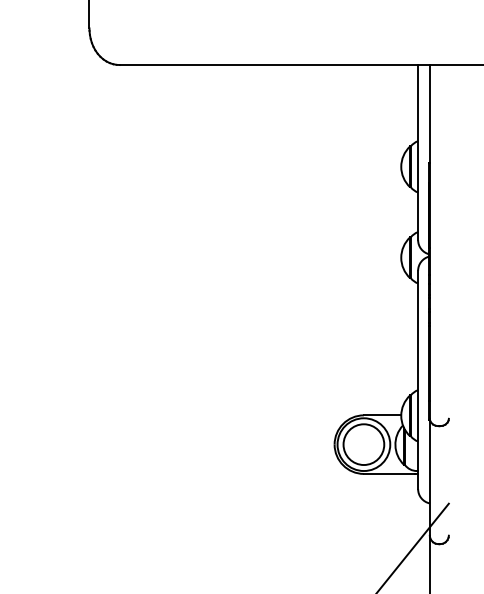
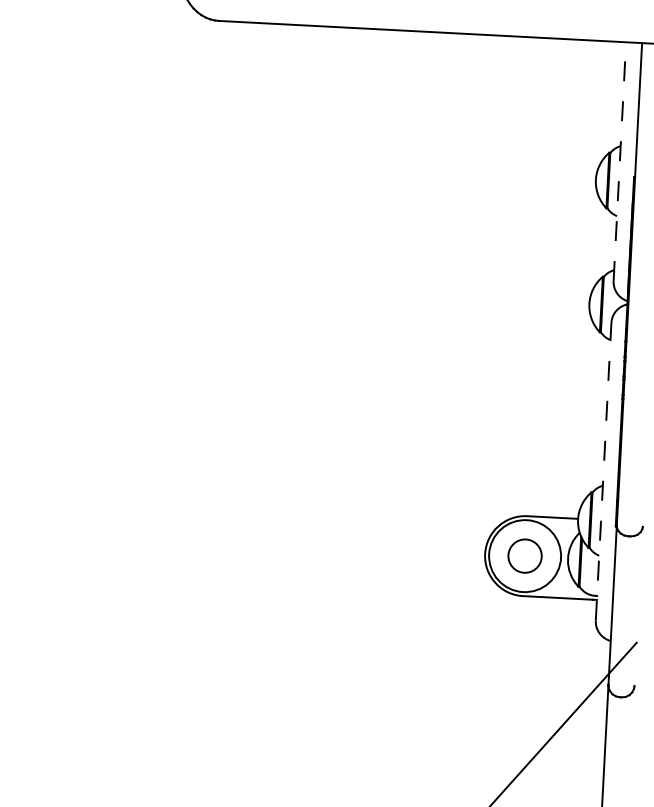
line: (418, 152) -> (620, 161), solid -> dashed
line: (418, 379) -> (604, 471), solid -> dashed
circle: (363, 444) -> (524, 555), size x0.6

